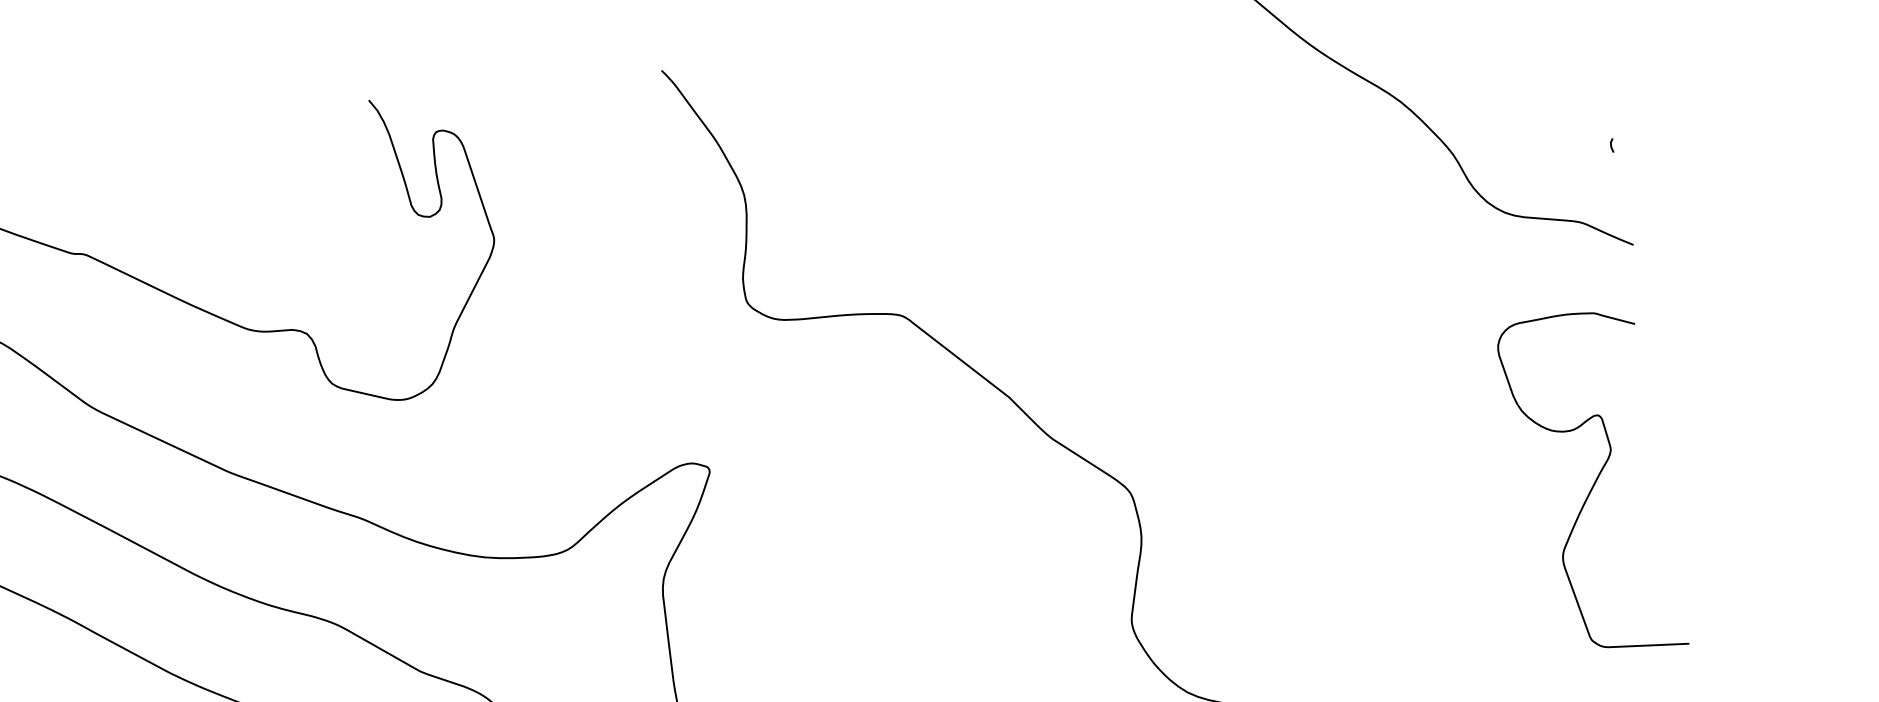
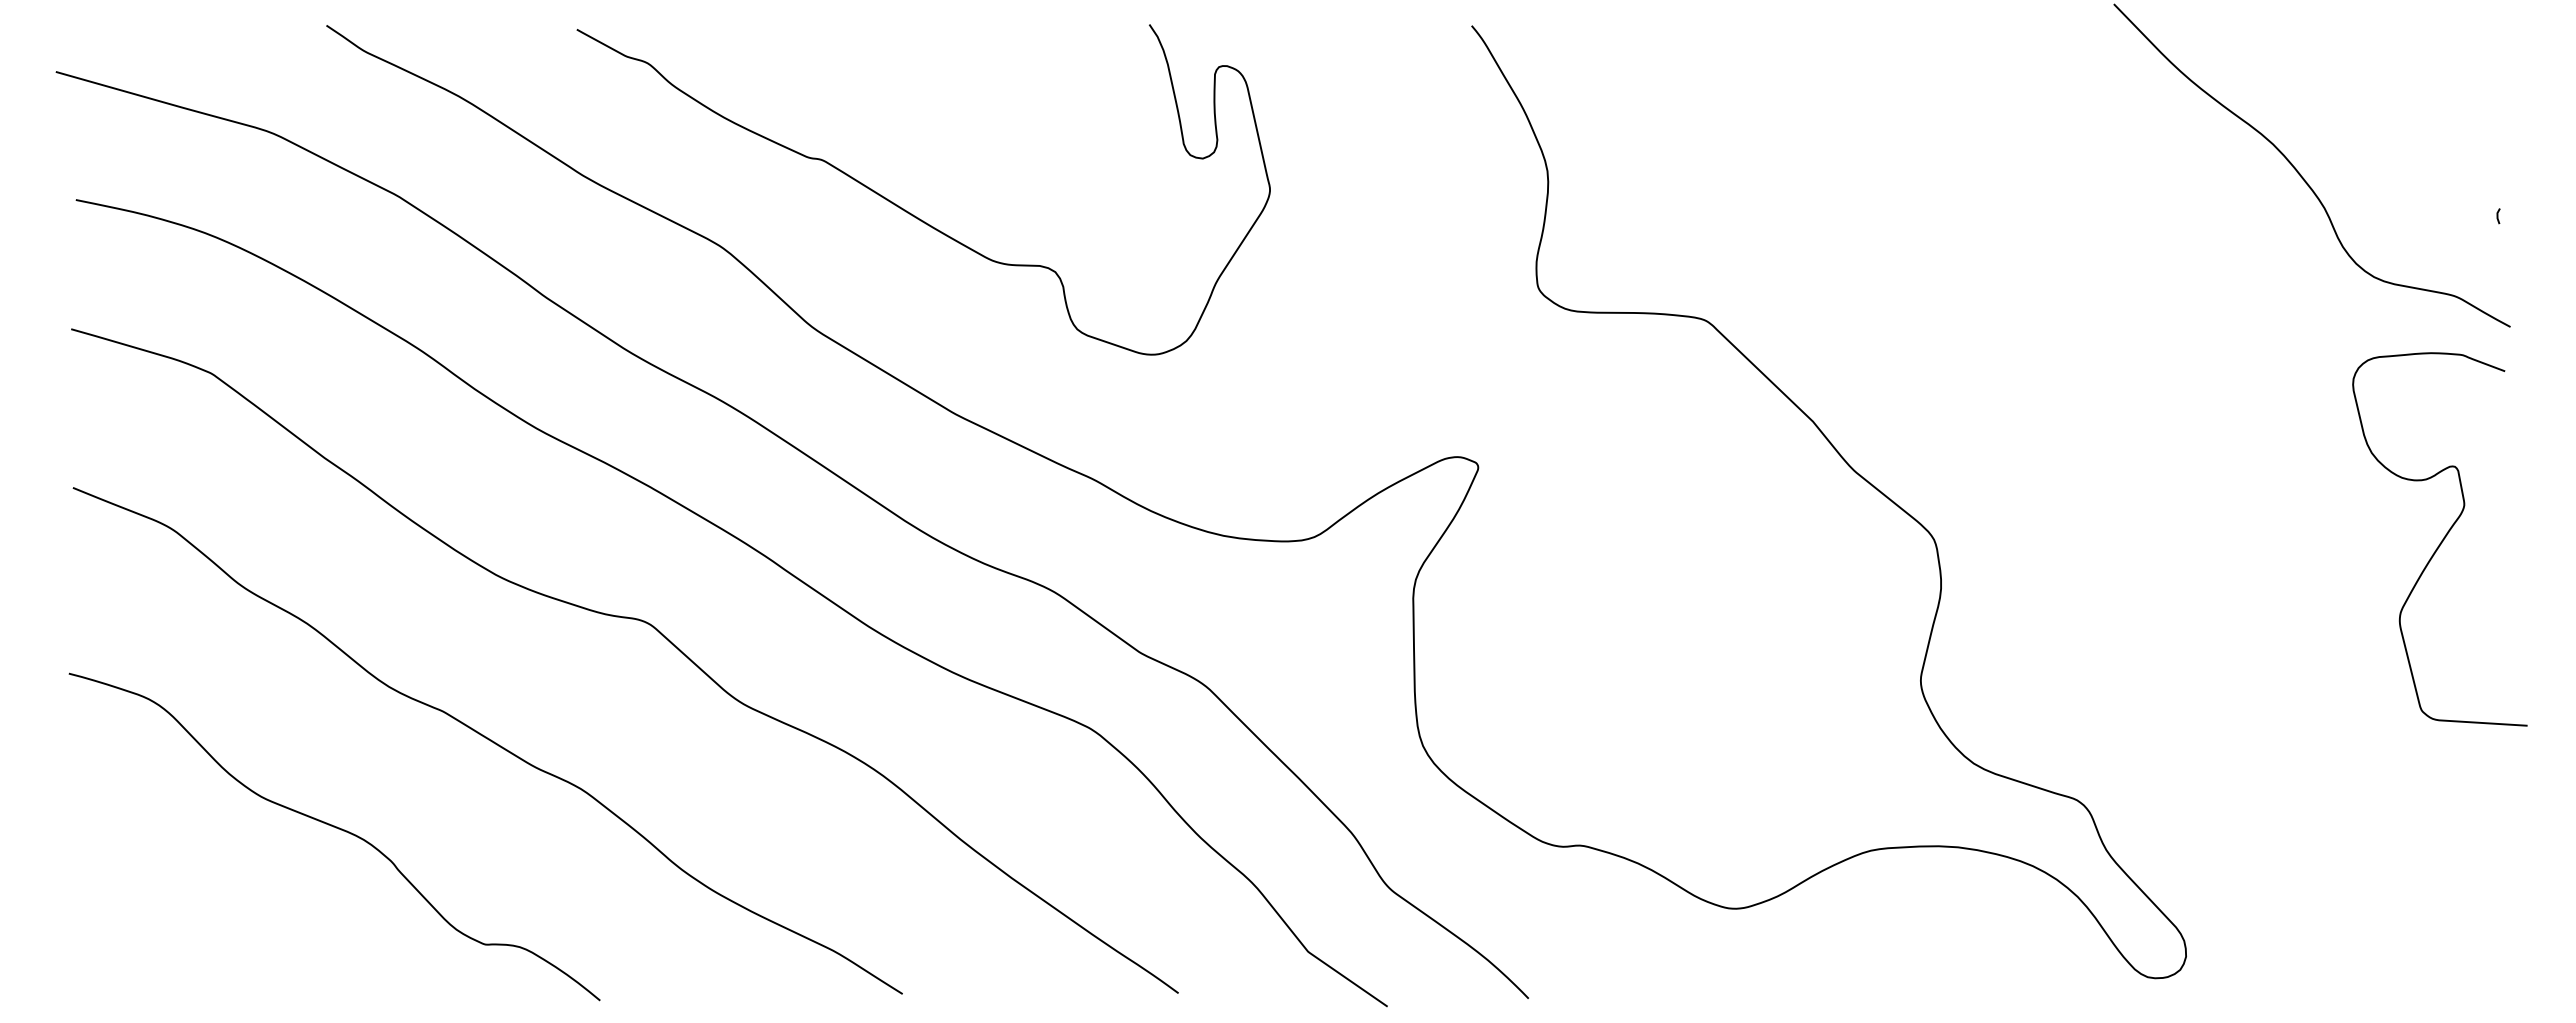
curve: (1593, 483) -> (2441, 540), moved

